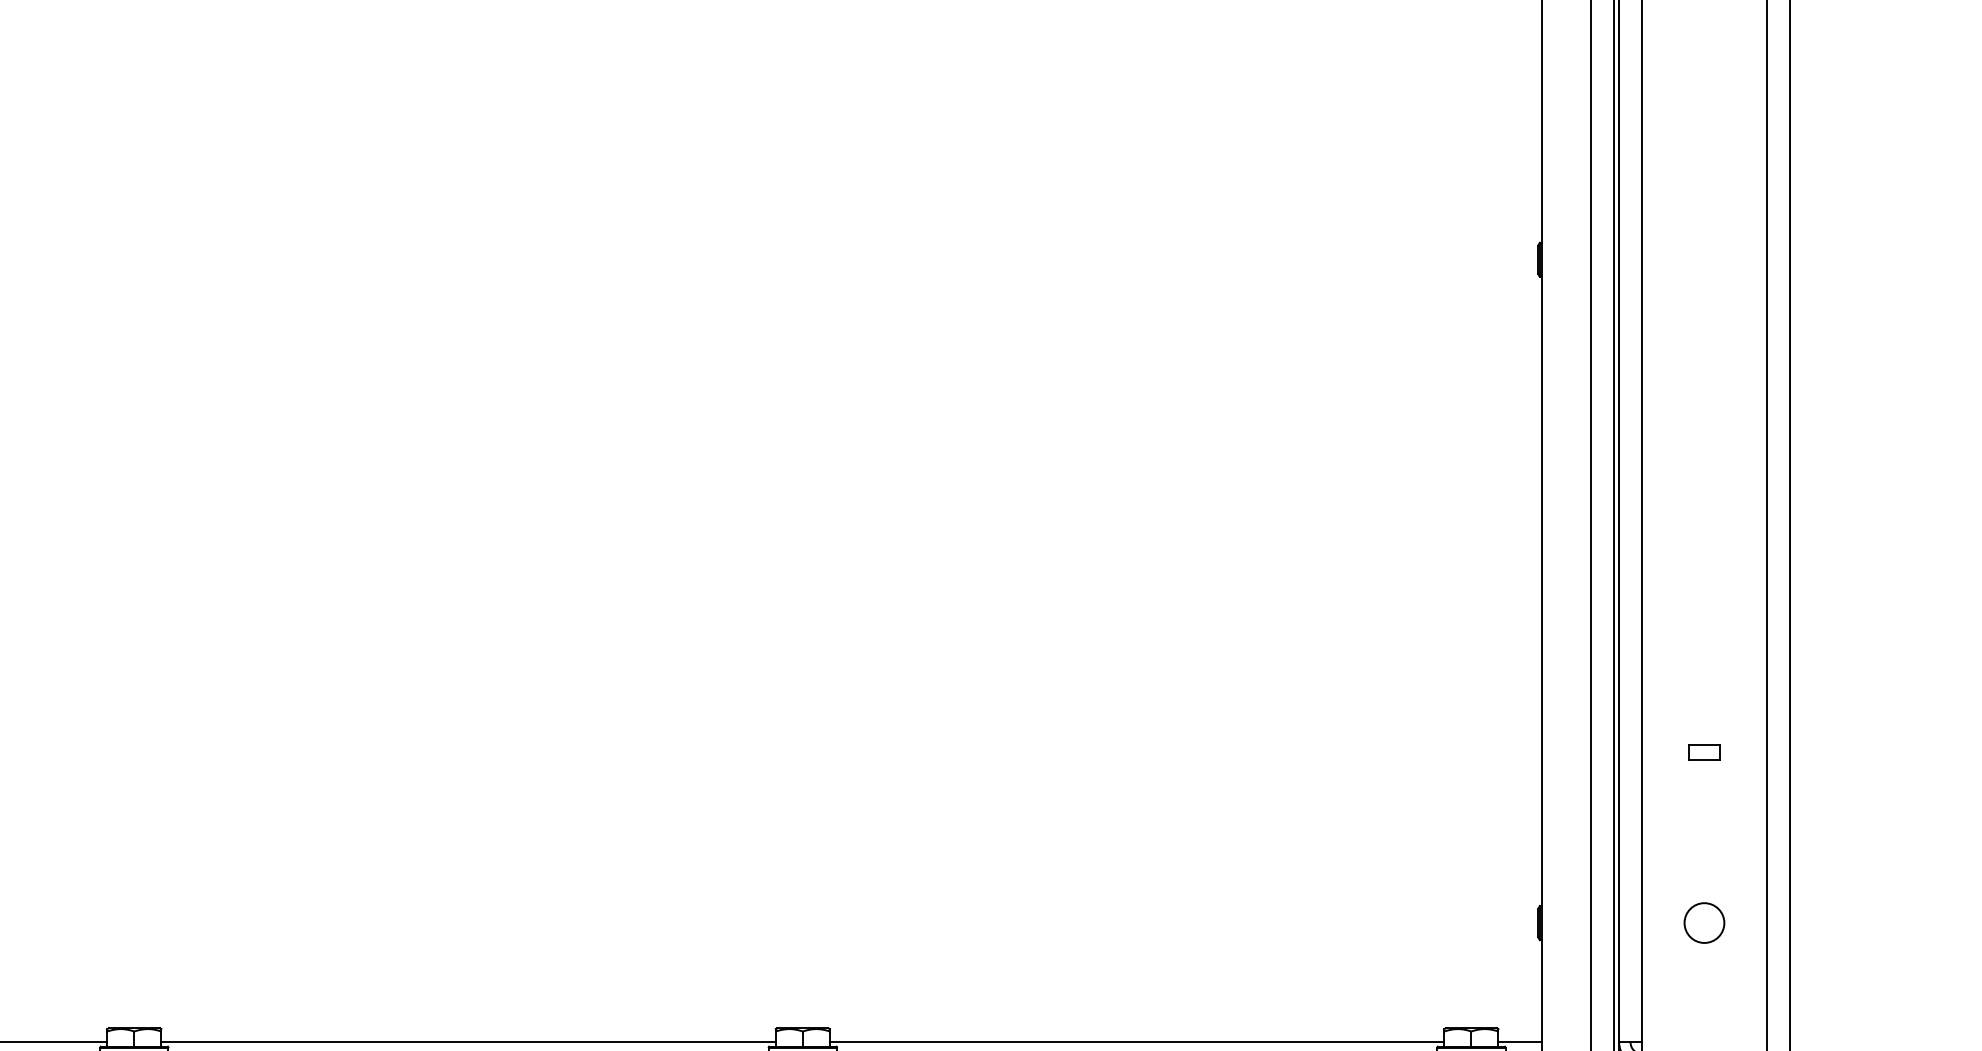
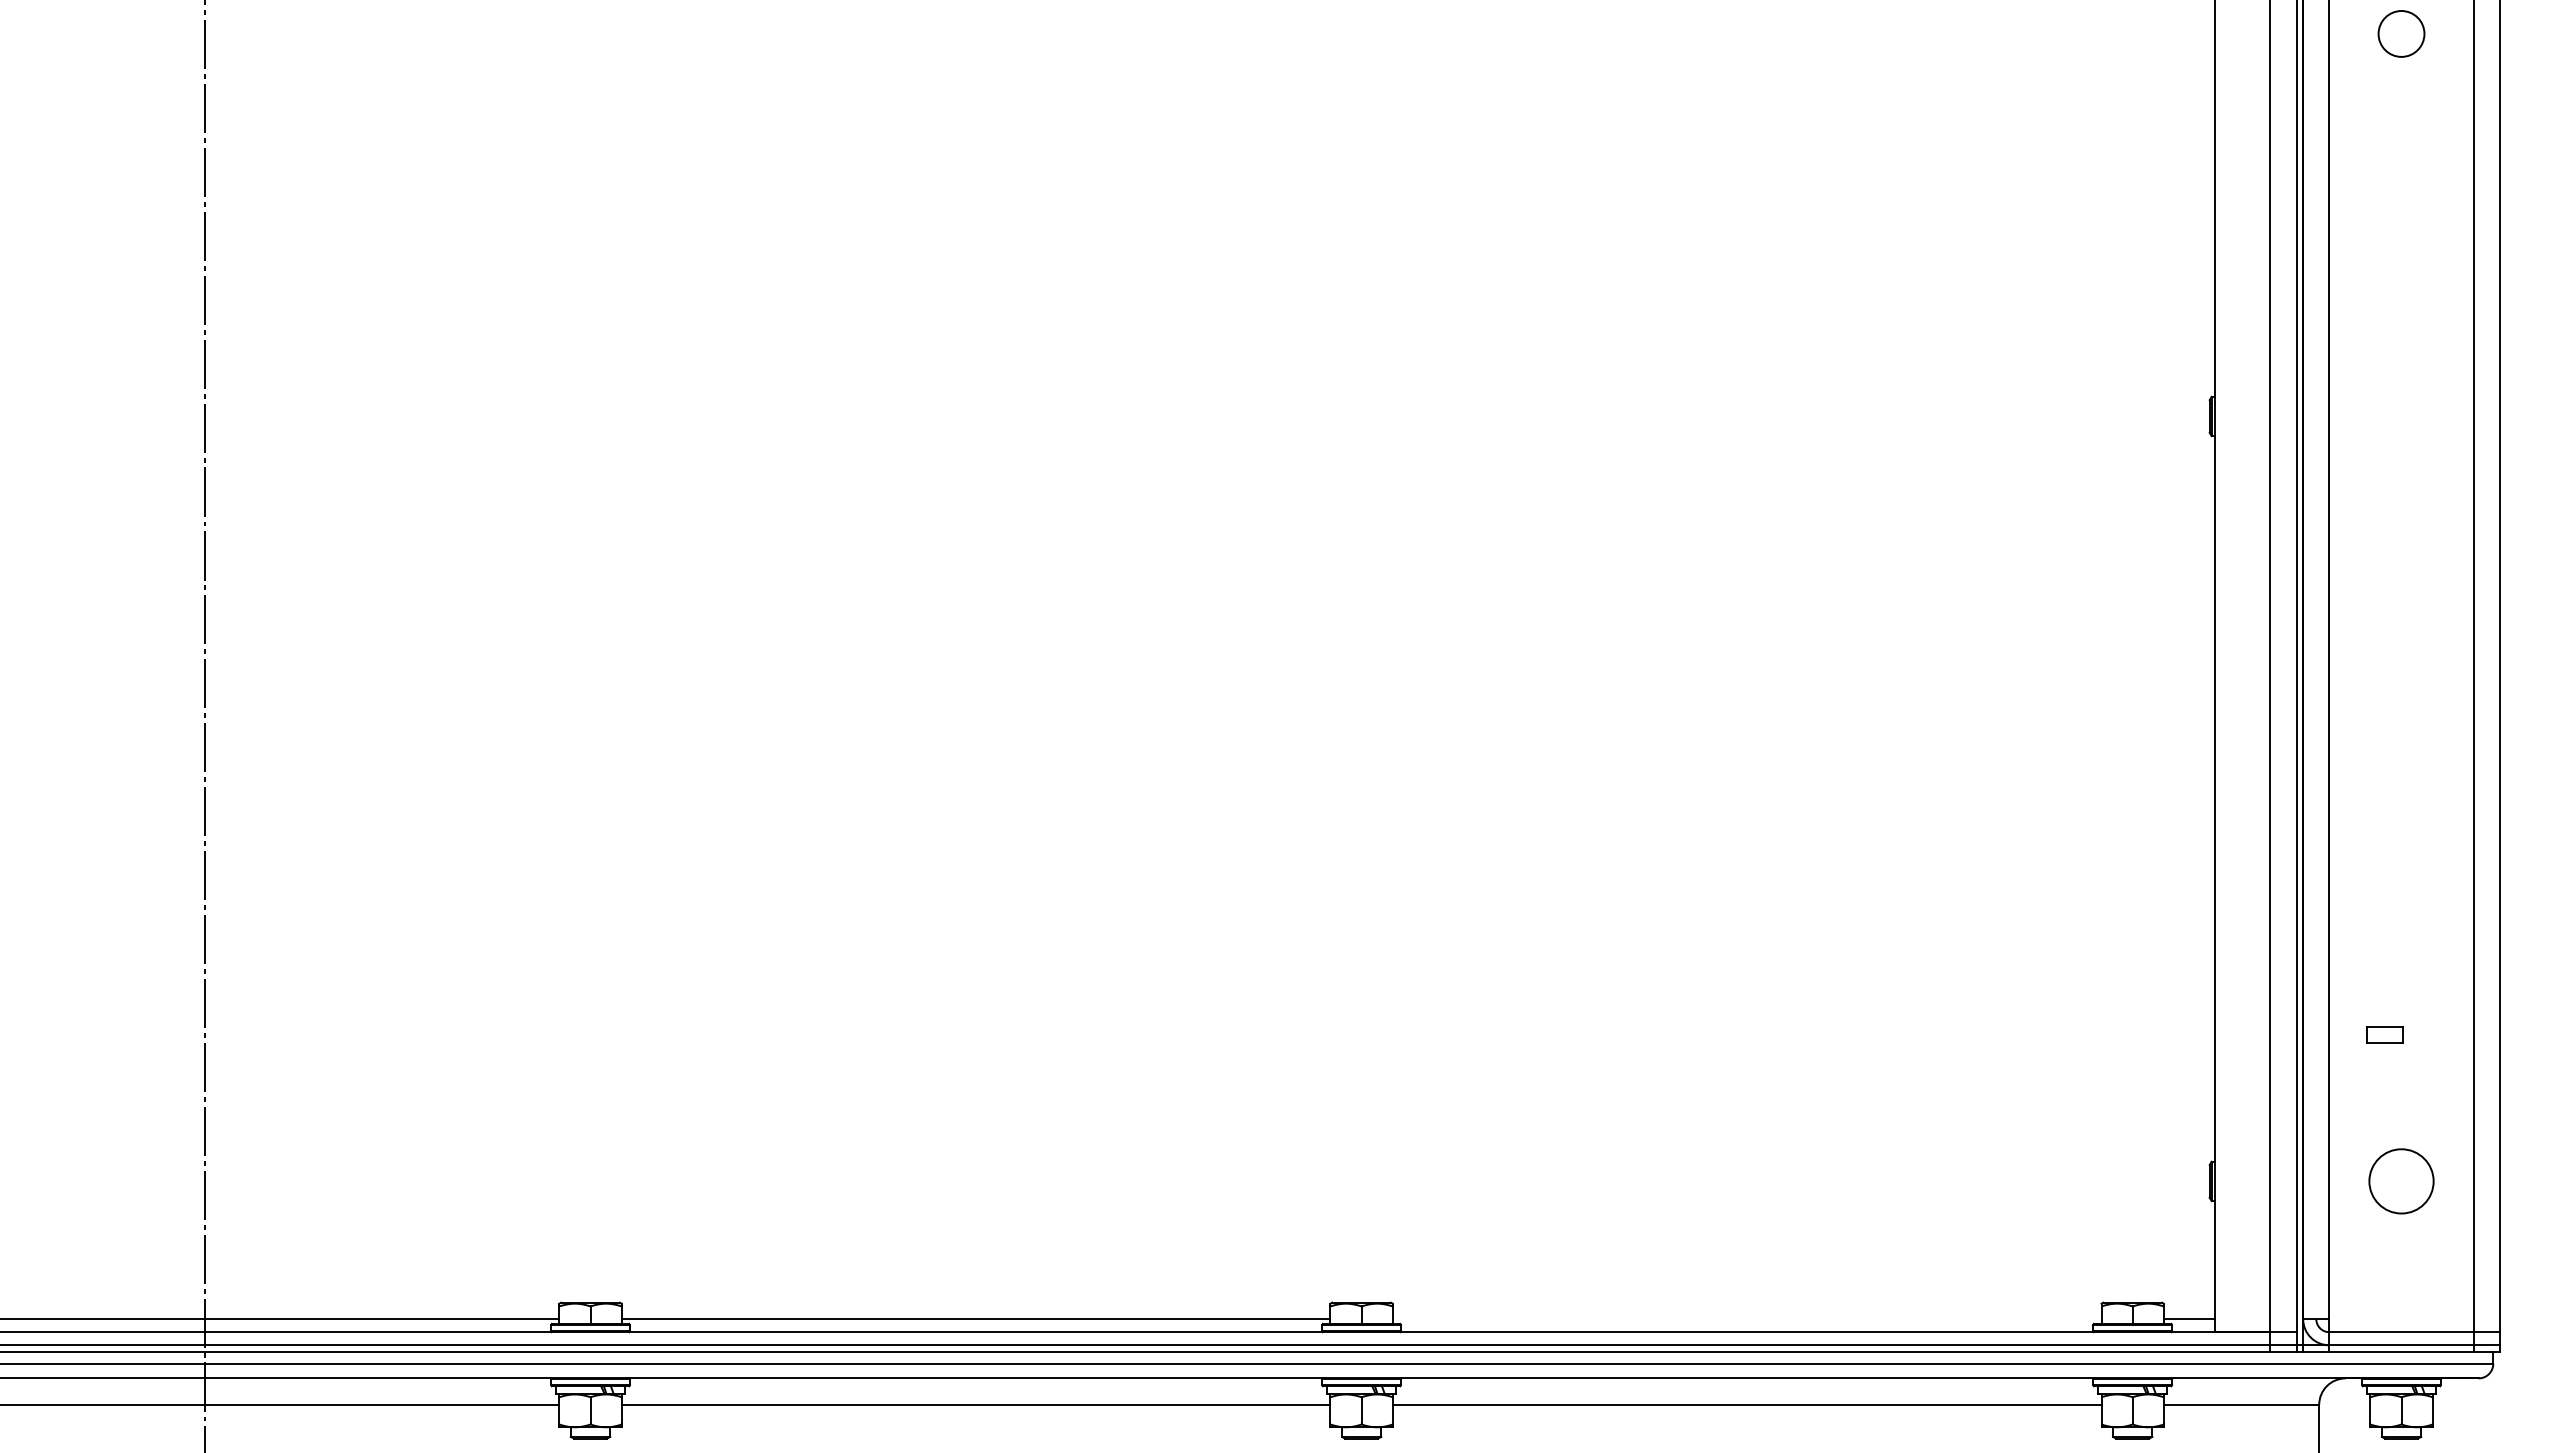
part: (1704, 752) -> (2384, 1034), moved
circle: (1704, 923) -> (2401, 1181), size x1.4
line: (1136, 1042) -> (1746, 1319), removed

